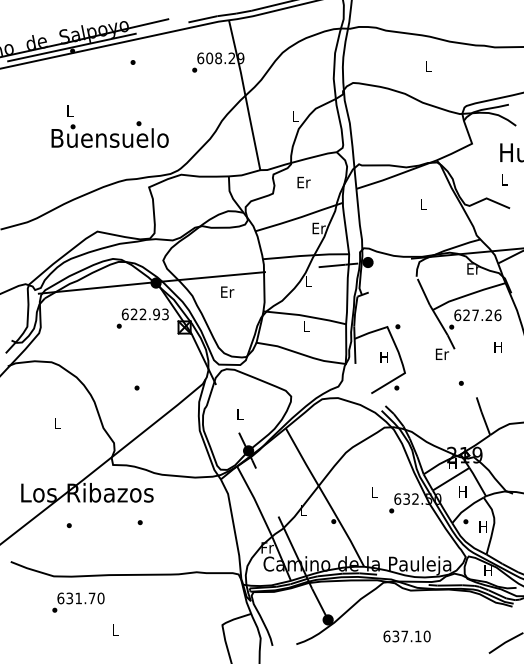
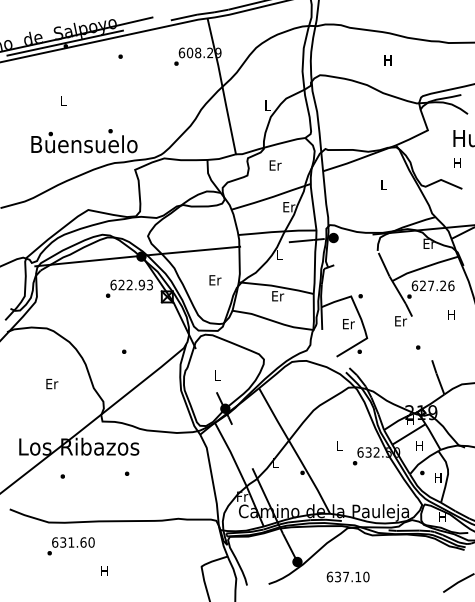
text: (427, 66) -> (387, 60), L -> H
text: (109, 134) -> (83, 141), moved
text: (504, 179) -> (457, 162), L -> H
text: (227, 291) -> (215, 279), moved
text: (306, 326) -> (277, 296), L -> Er
text: (384, 357) -> (348, 324), H -> Er
text: (57, 423) -> (52, 383), L -> Er
text: (91, 598) -> (82, 542), 631.70 -> 631.60
text: (114, 629) -> (103, 570), L -> H
text: (406, 636) -> (347, 577), moved

